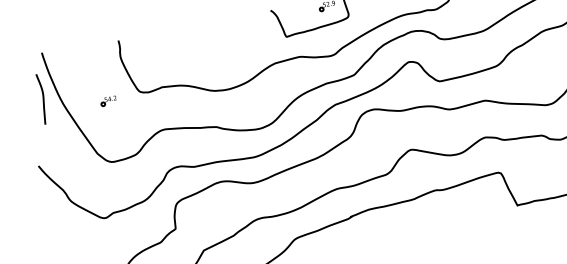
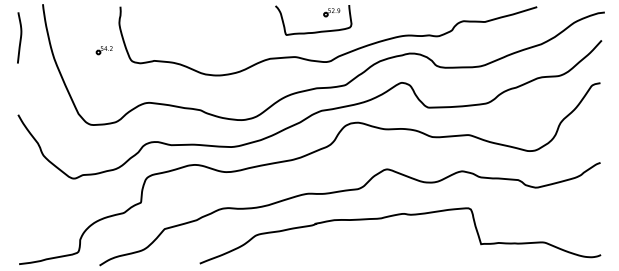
curve: (43, 98) -> (20, 37), moved
part: (107, 101) -> (103, 50), moved

